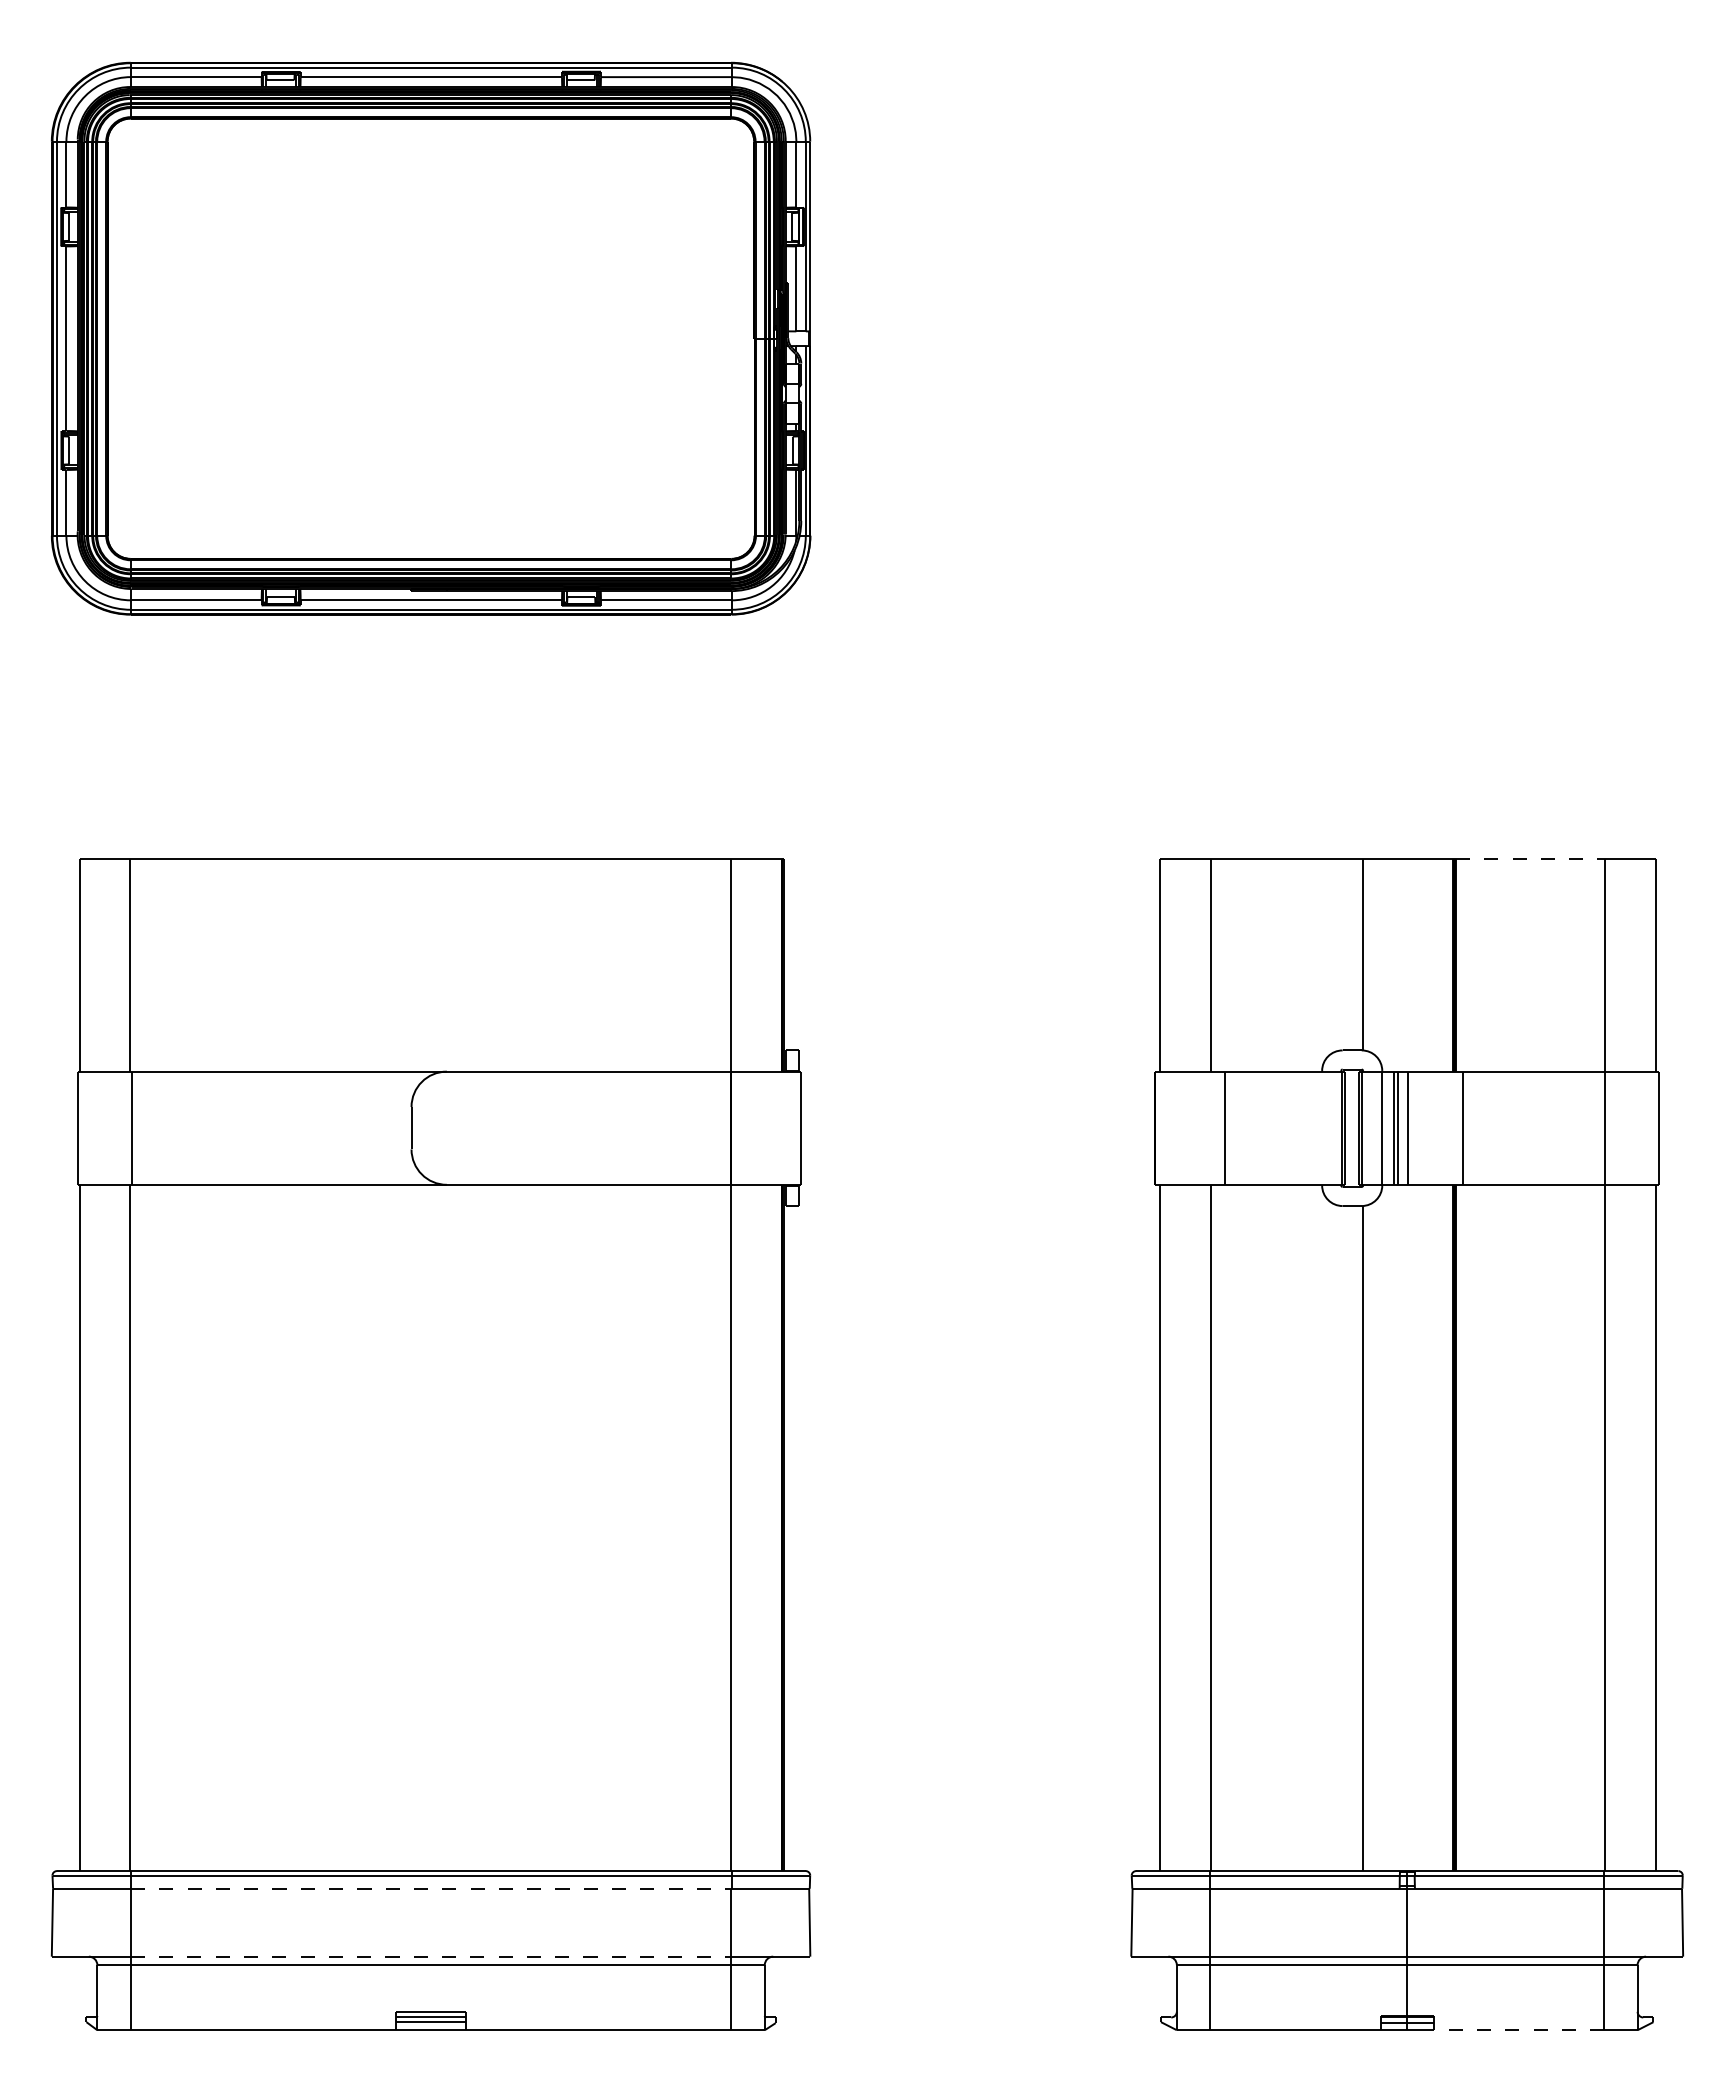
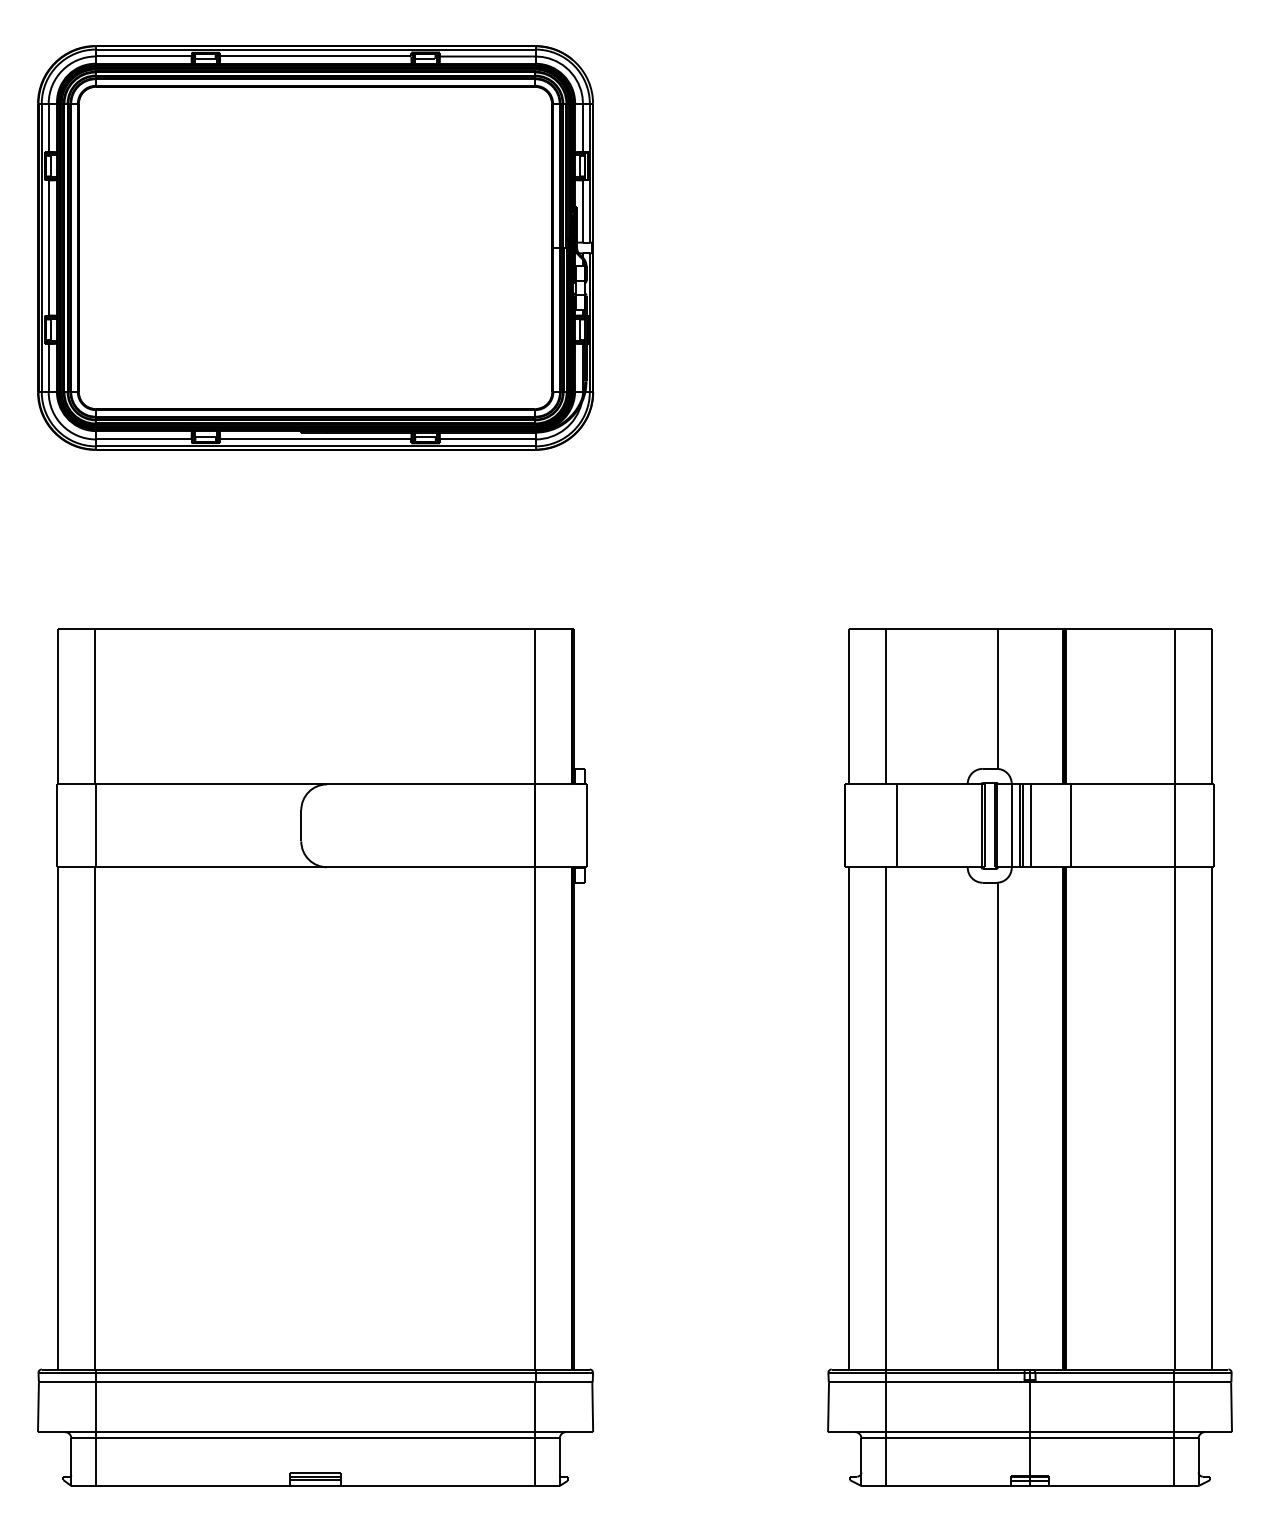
line: (1530, 859) -> (1120, 629), dashed -> solid
line: (431, 1888) -> (315, 1382), dashed -> solid
line: (431, 1956) -> (315, 1432), dashed -> solid
line: (1518, 2030) -> (1111, 1486), dashed -> solid

